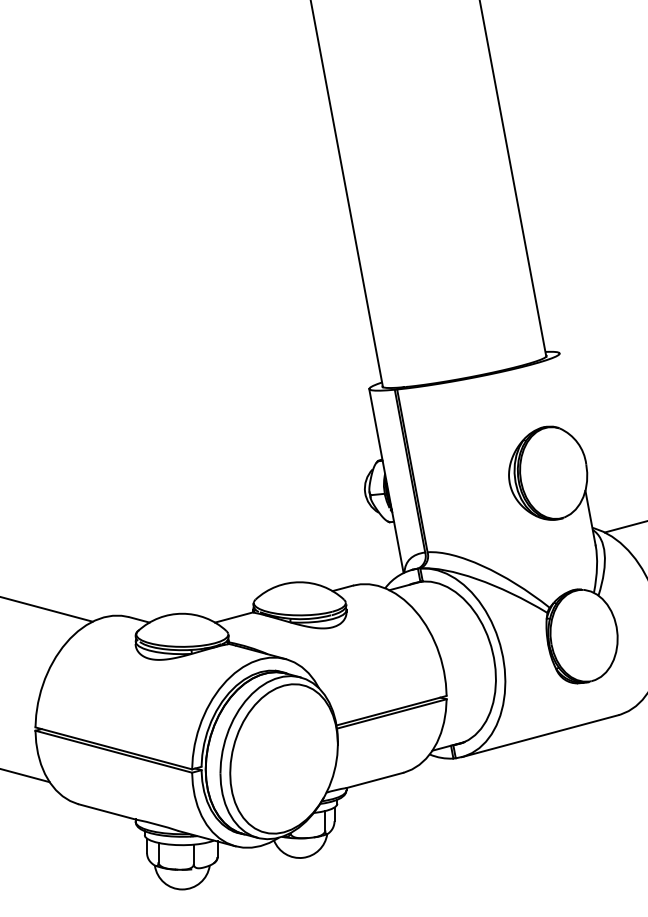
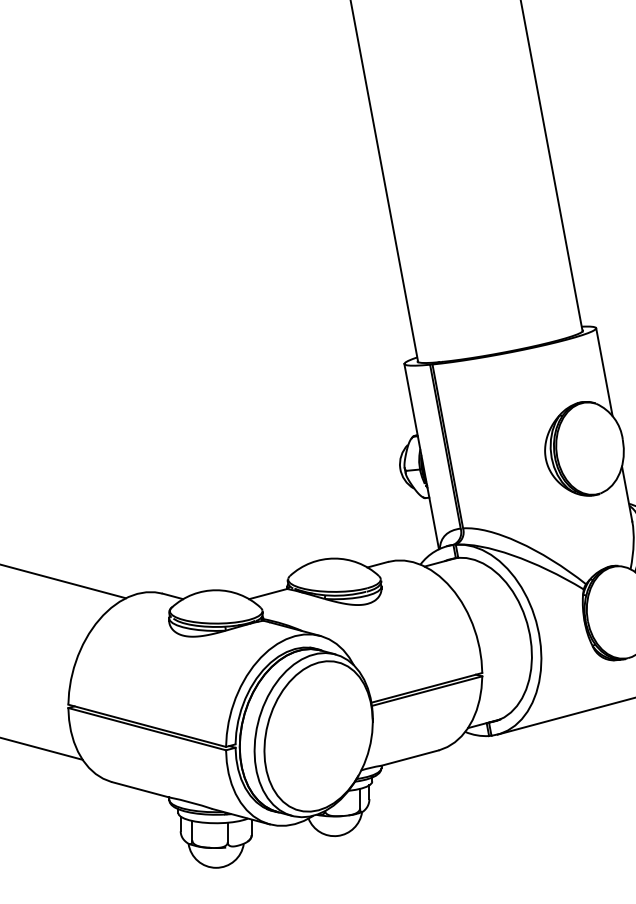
line: (567, 396) -> (603, 371), added

